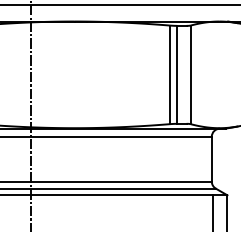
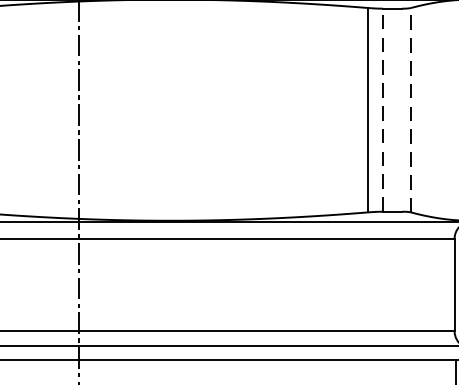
line: (177, 74) -> (383, 109), solid -> dashed
line: (190, 74) -> (410, 109), solid -> dashed

